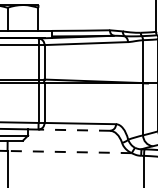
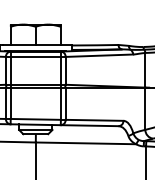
line: (73, 129) -> (89, 125), dashed -> solid
line: (69, 152) -> (85, 143), dashed -> solid

